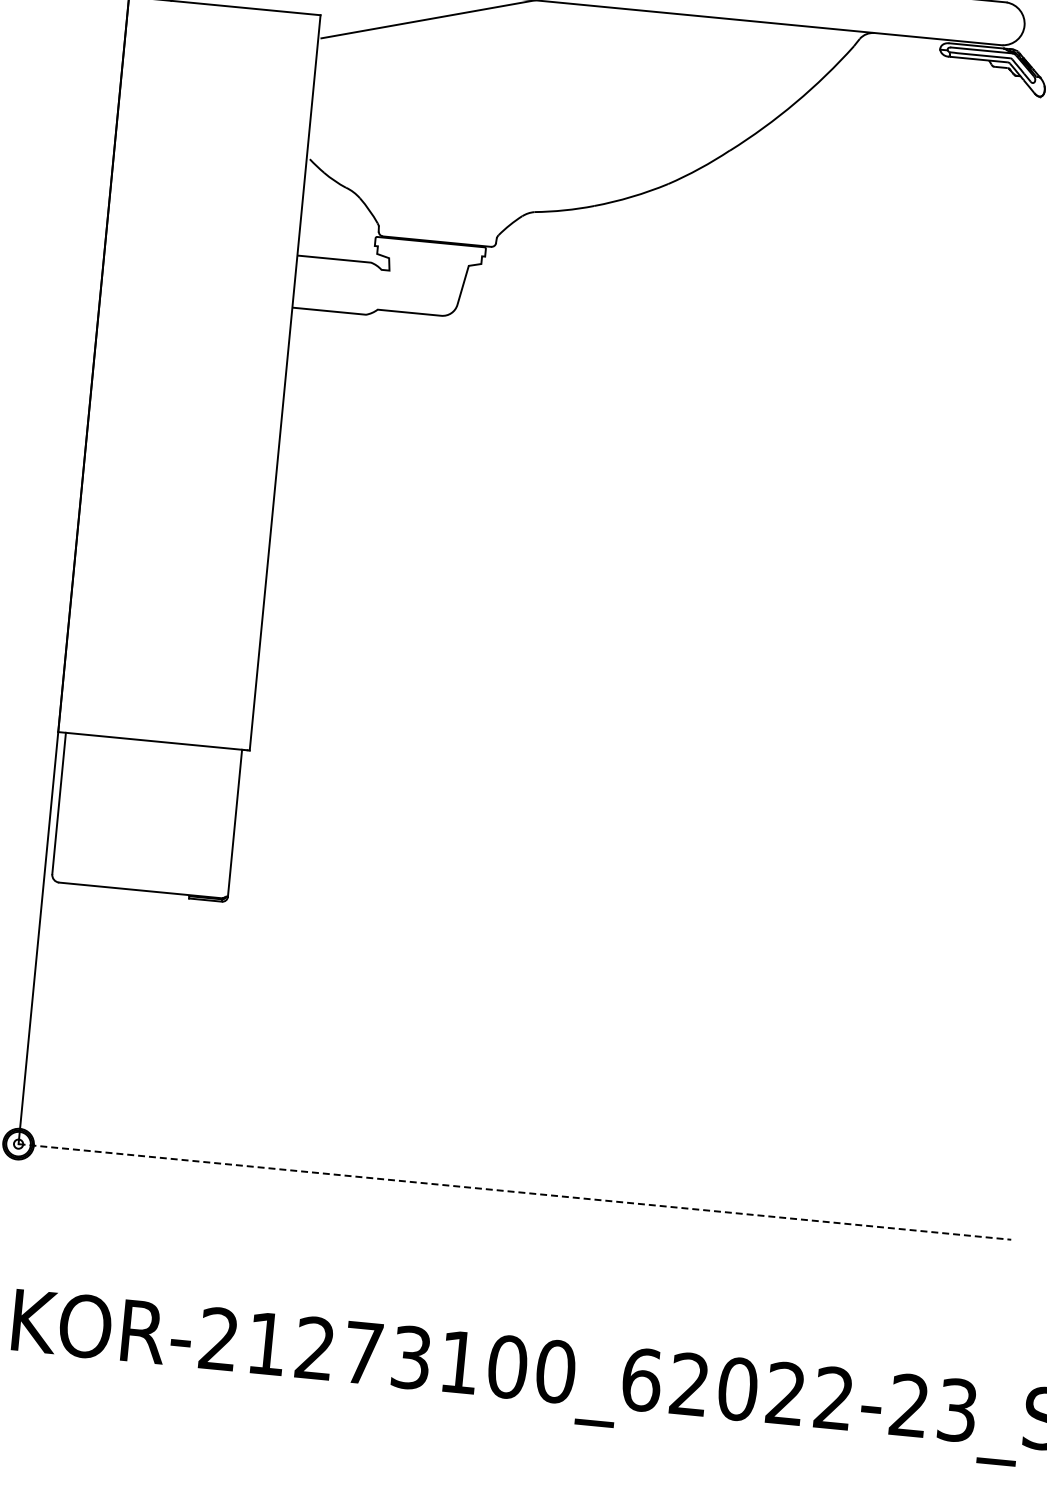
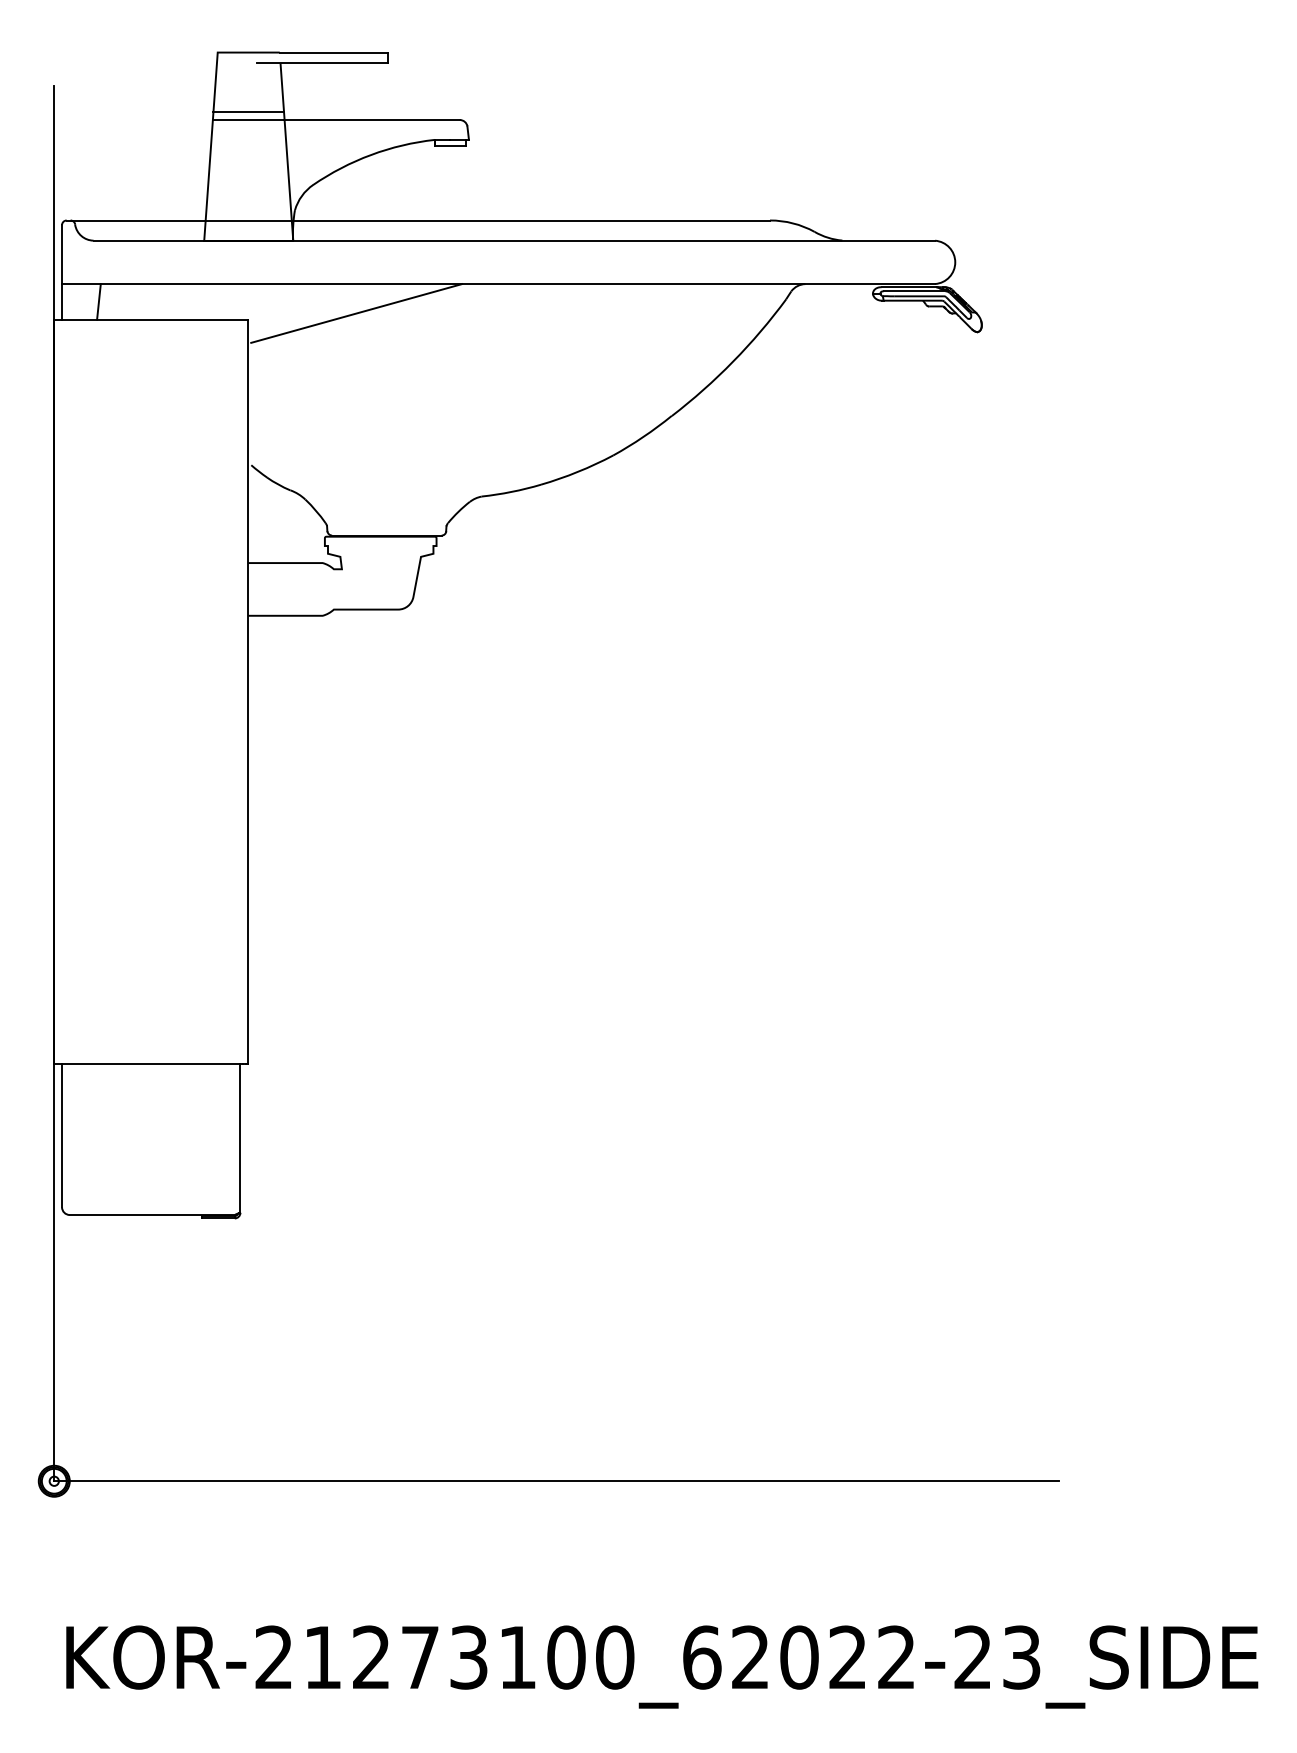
line: (515, 1192) -> (557, 1481), dashed -> solid

